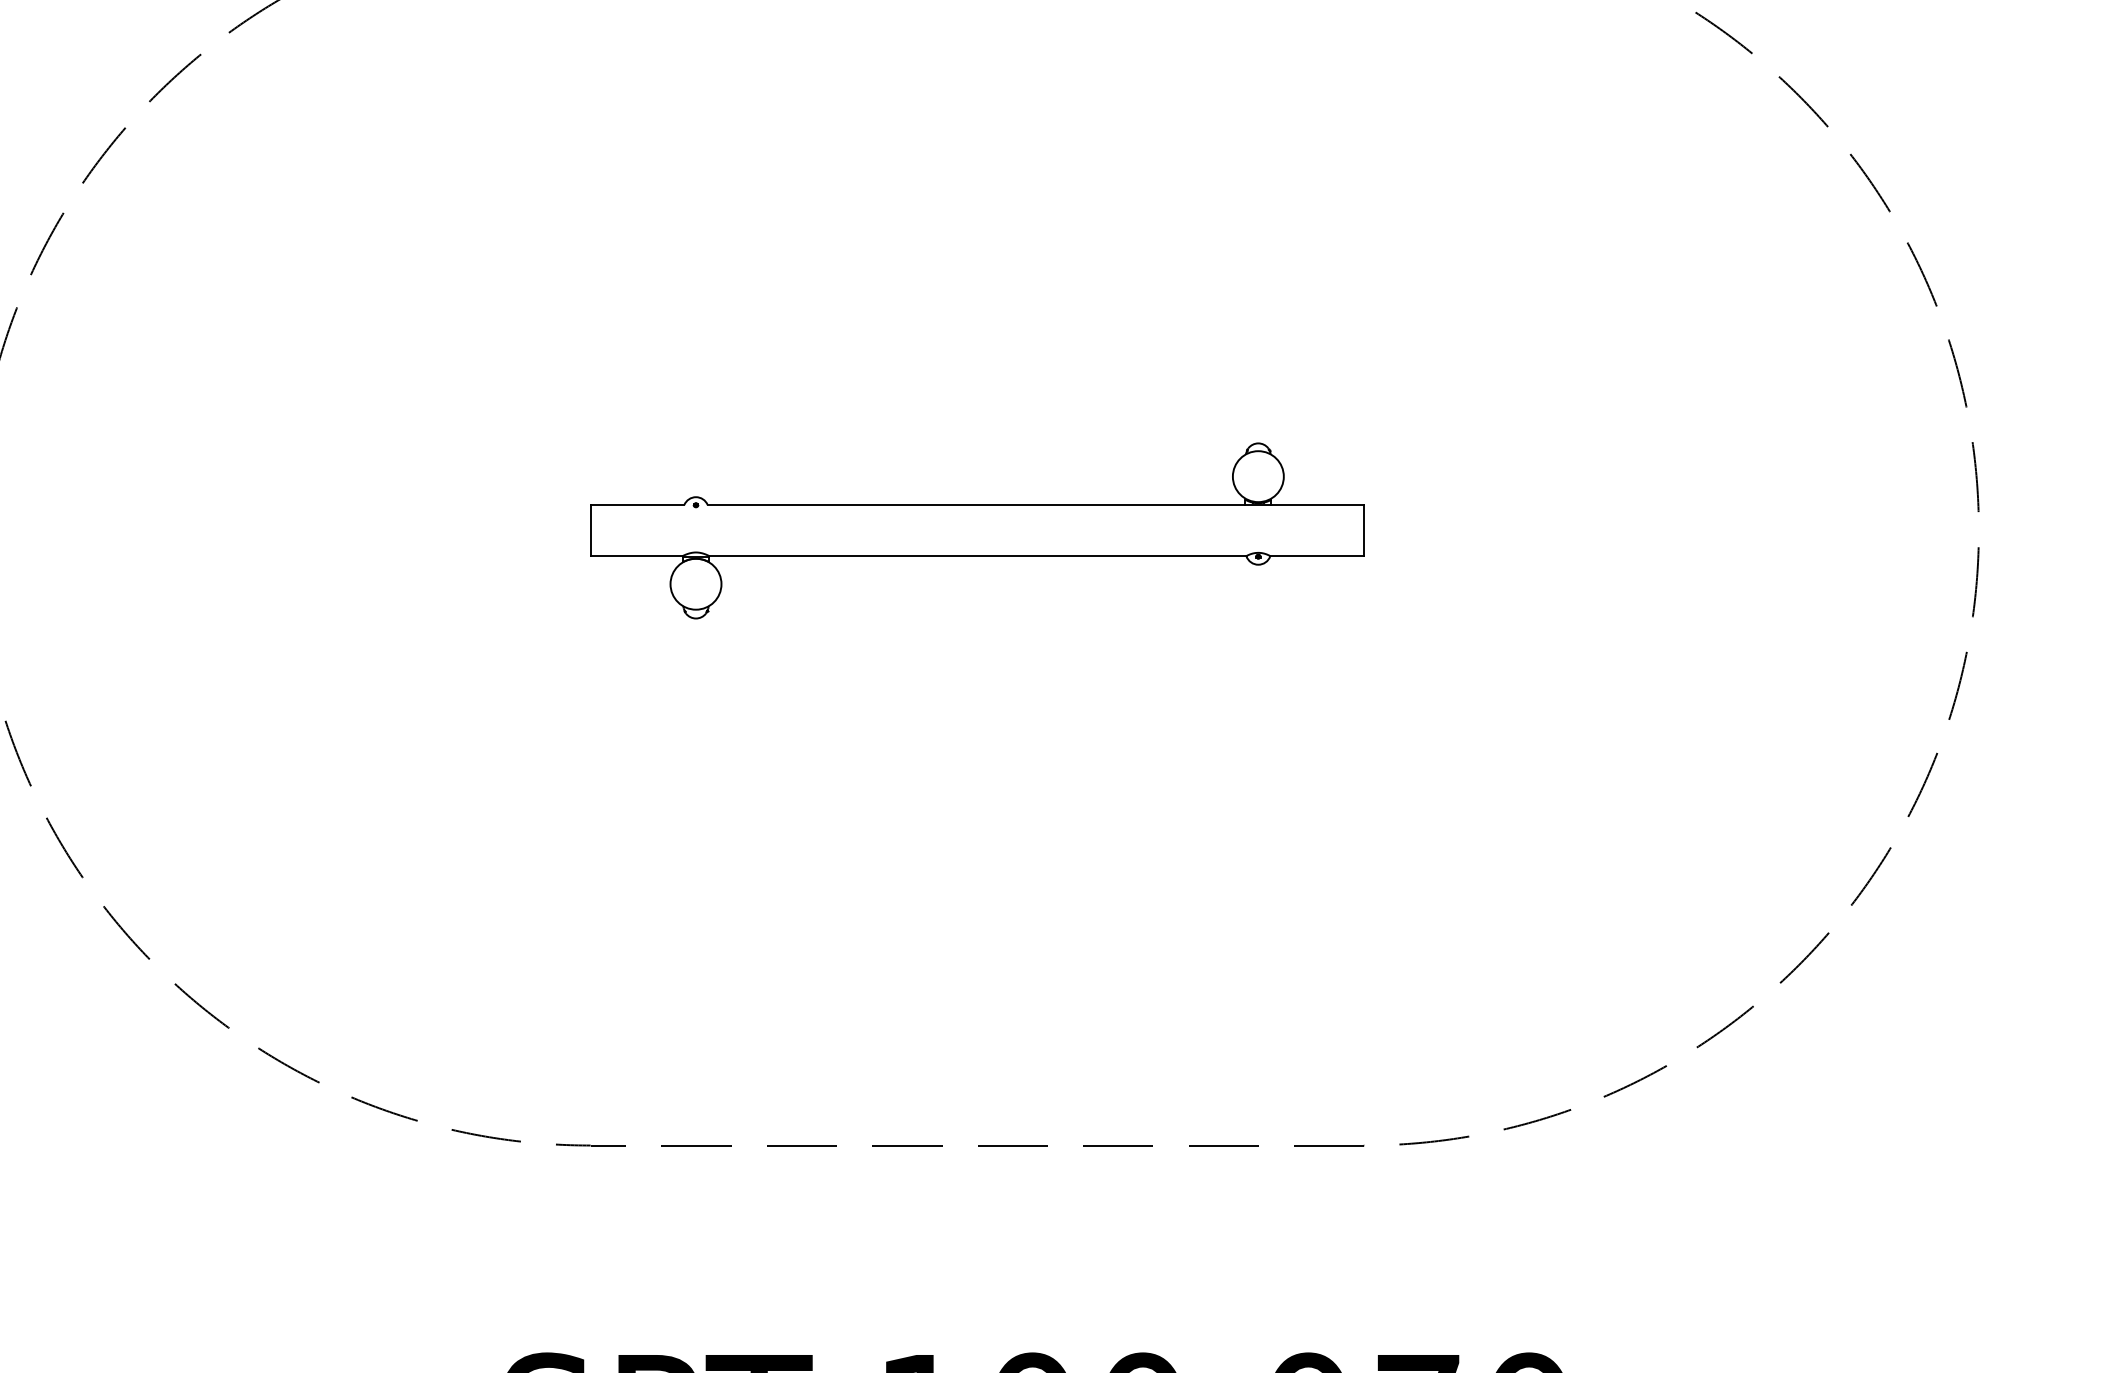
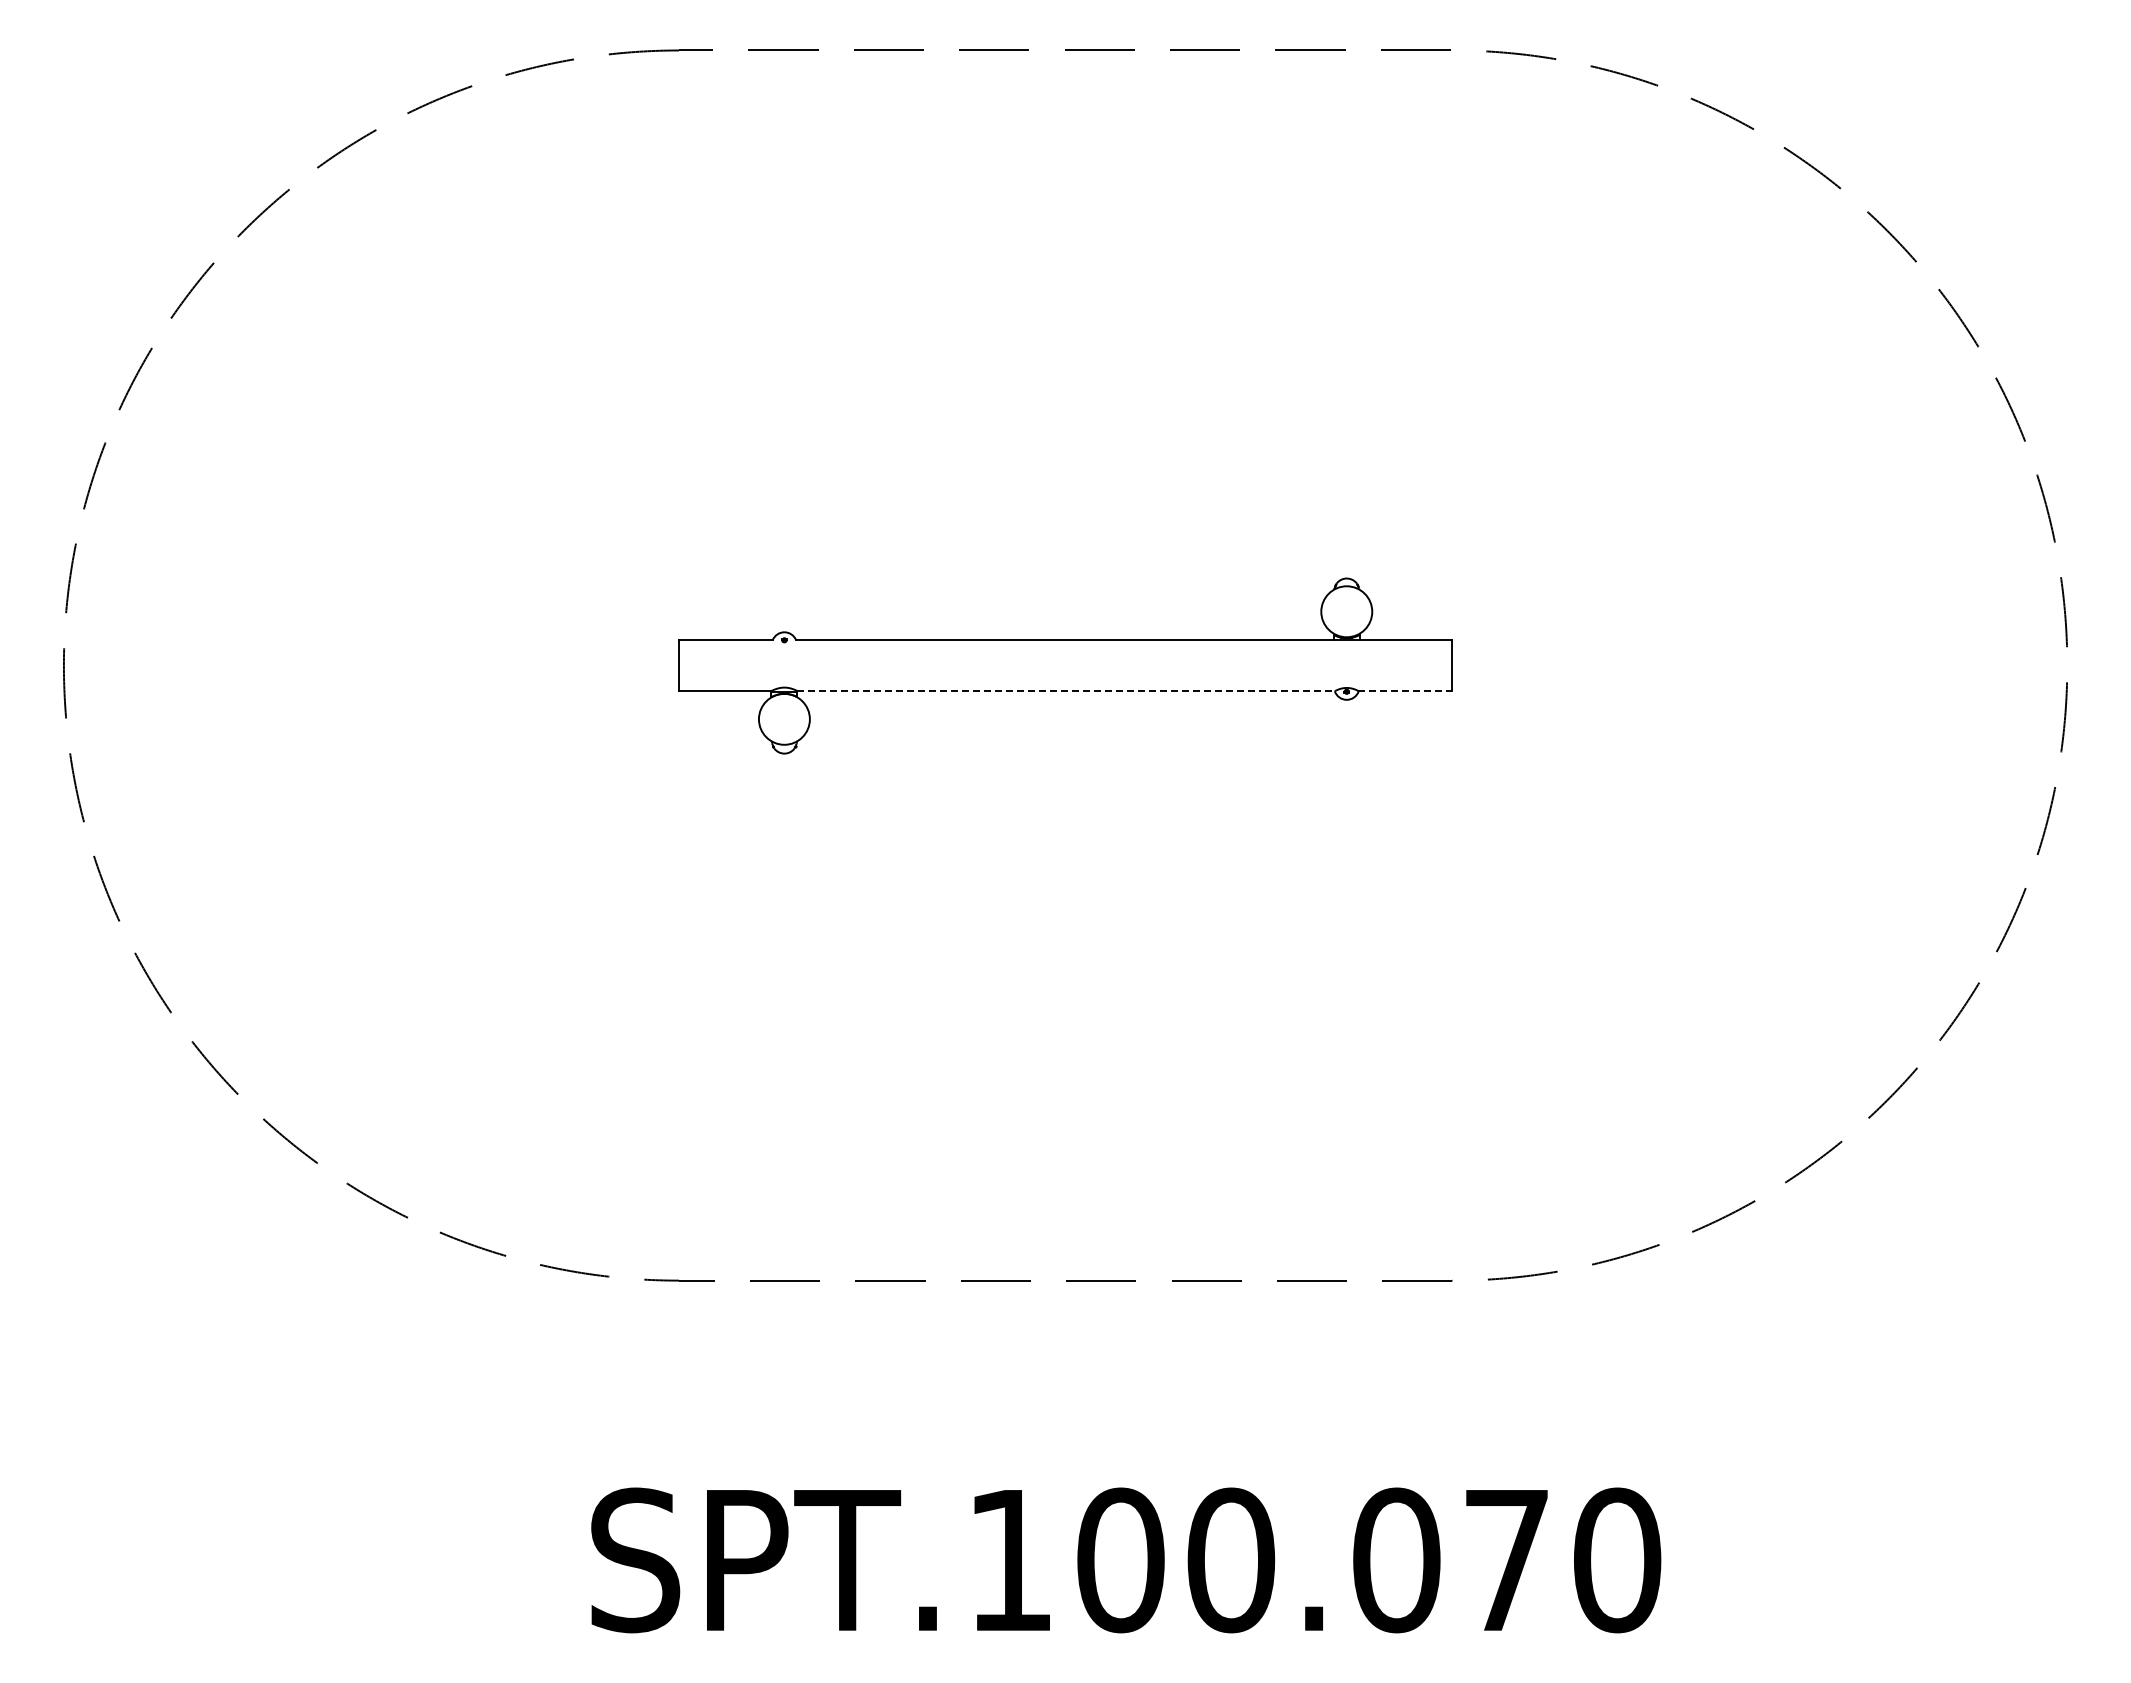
line: (978, 556) -> (1066, 691), solid -> dashed
line: (1317, 556) -> (1405, 691), solid -> dashed

